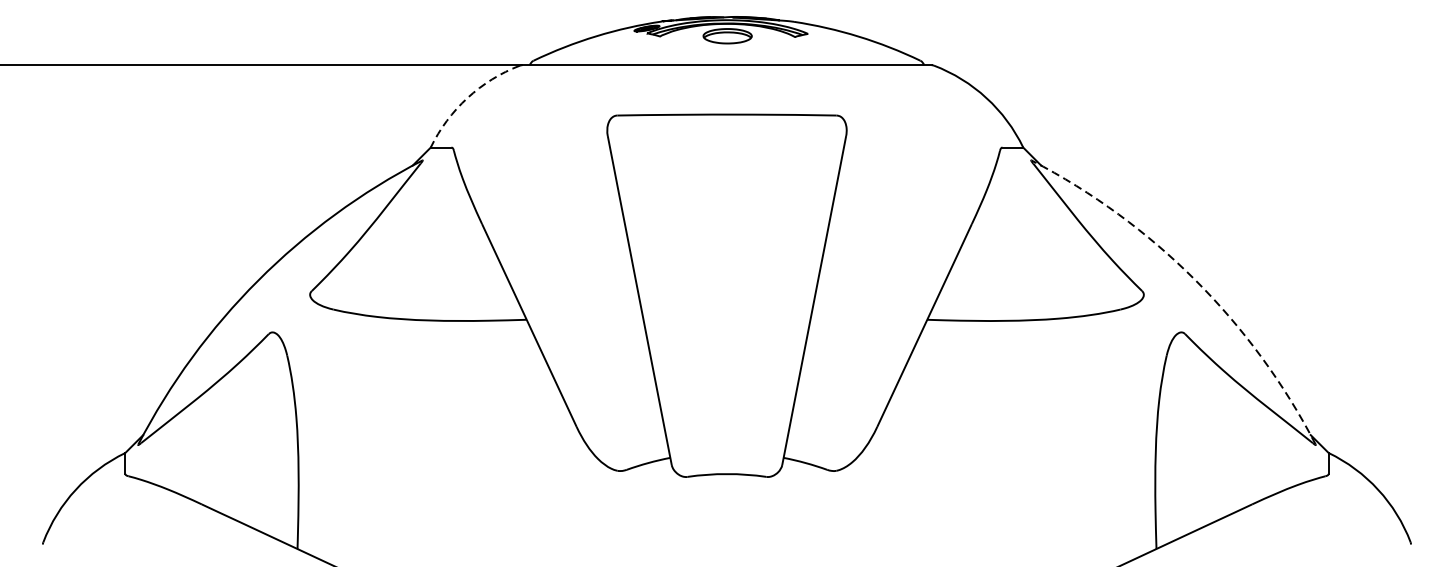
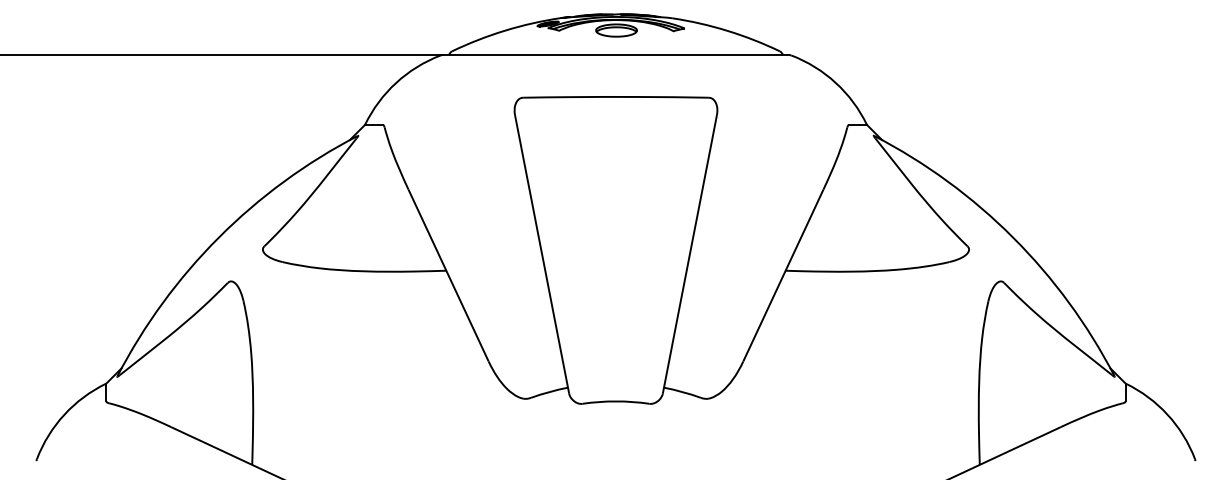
arc: (467, 97) -> (396, 82), dashed -> solid
arc: (1196, 280) -> (1013, 237), dashed -> solid

